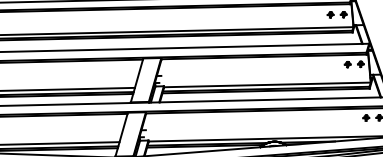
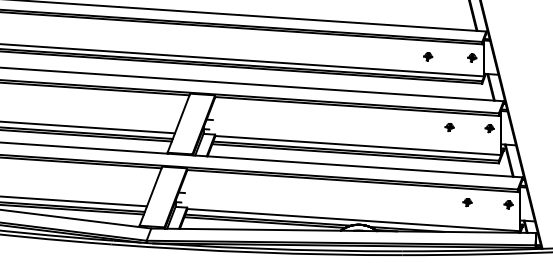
part: (330, 14) -> (428, 56), moved
part: (347, 64) -> (449, 127), moved
part: (366, 118) -> (467, 202), moved

